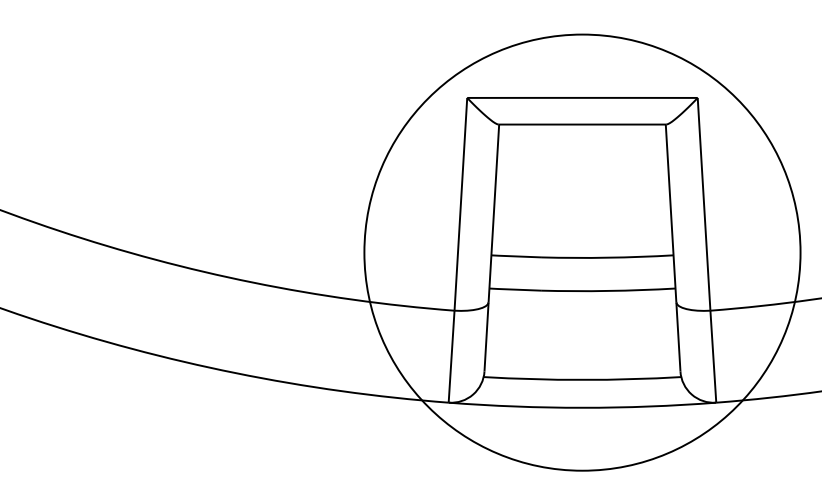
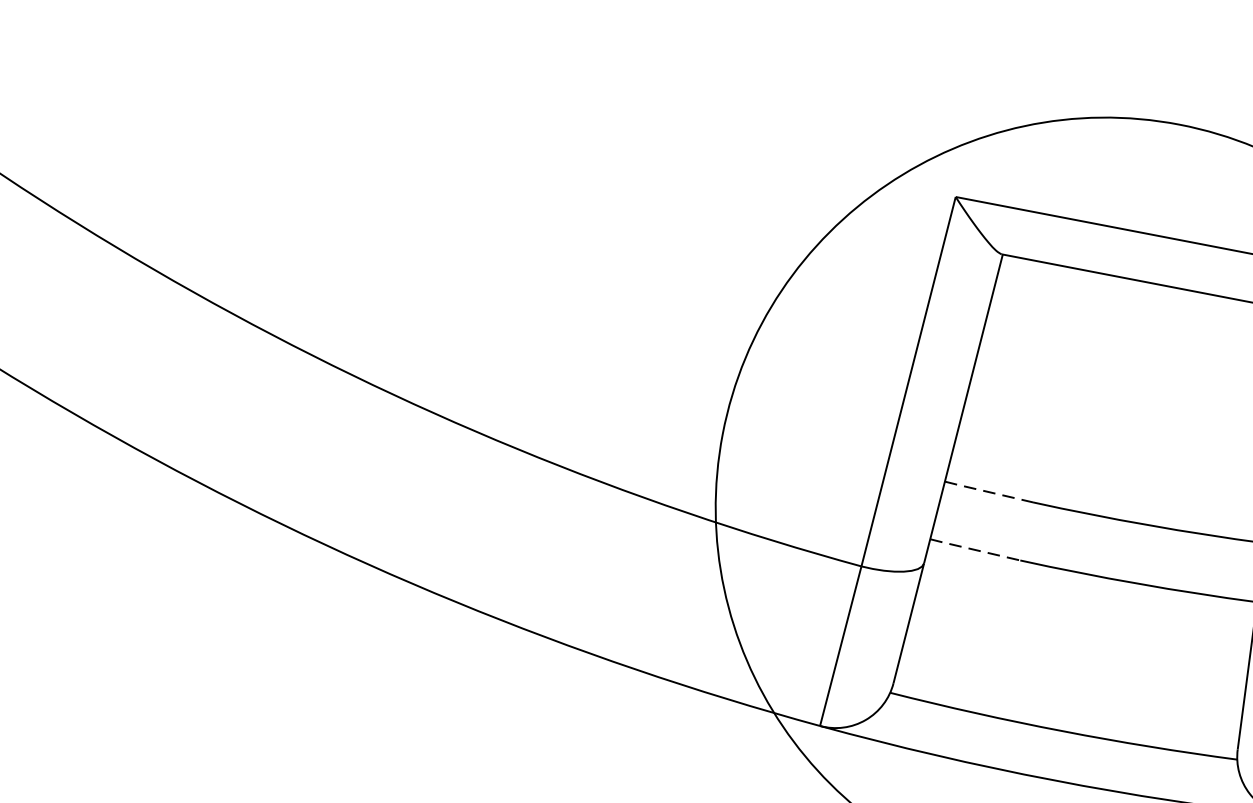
line: (516, 256) -> (988, 492), solid -> dashed
line: (514, 289) -> (973, 549), solid -> dashed

